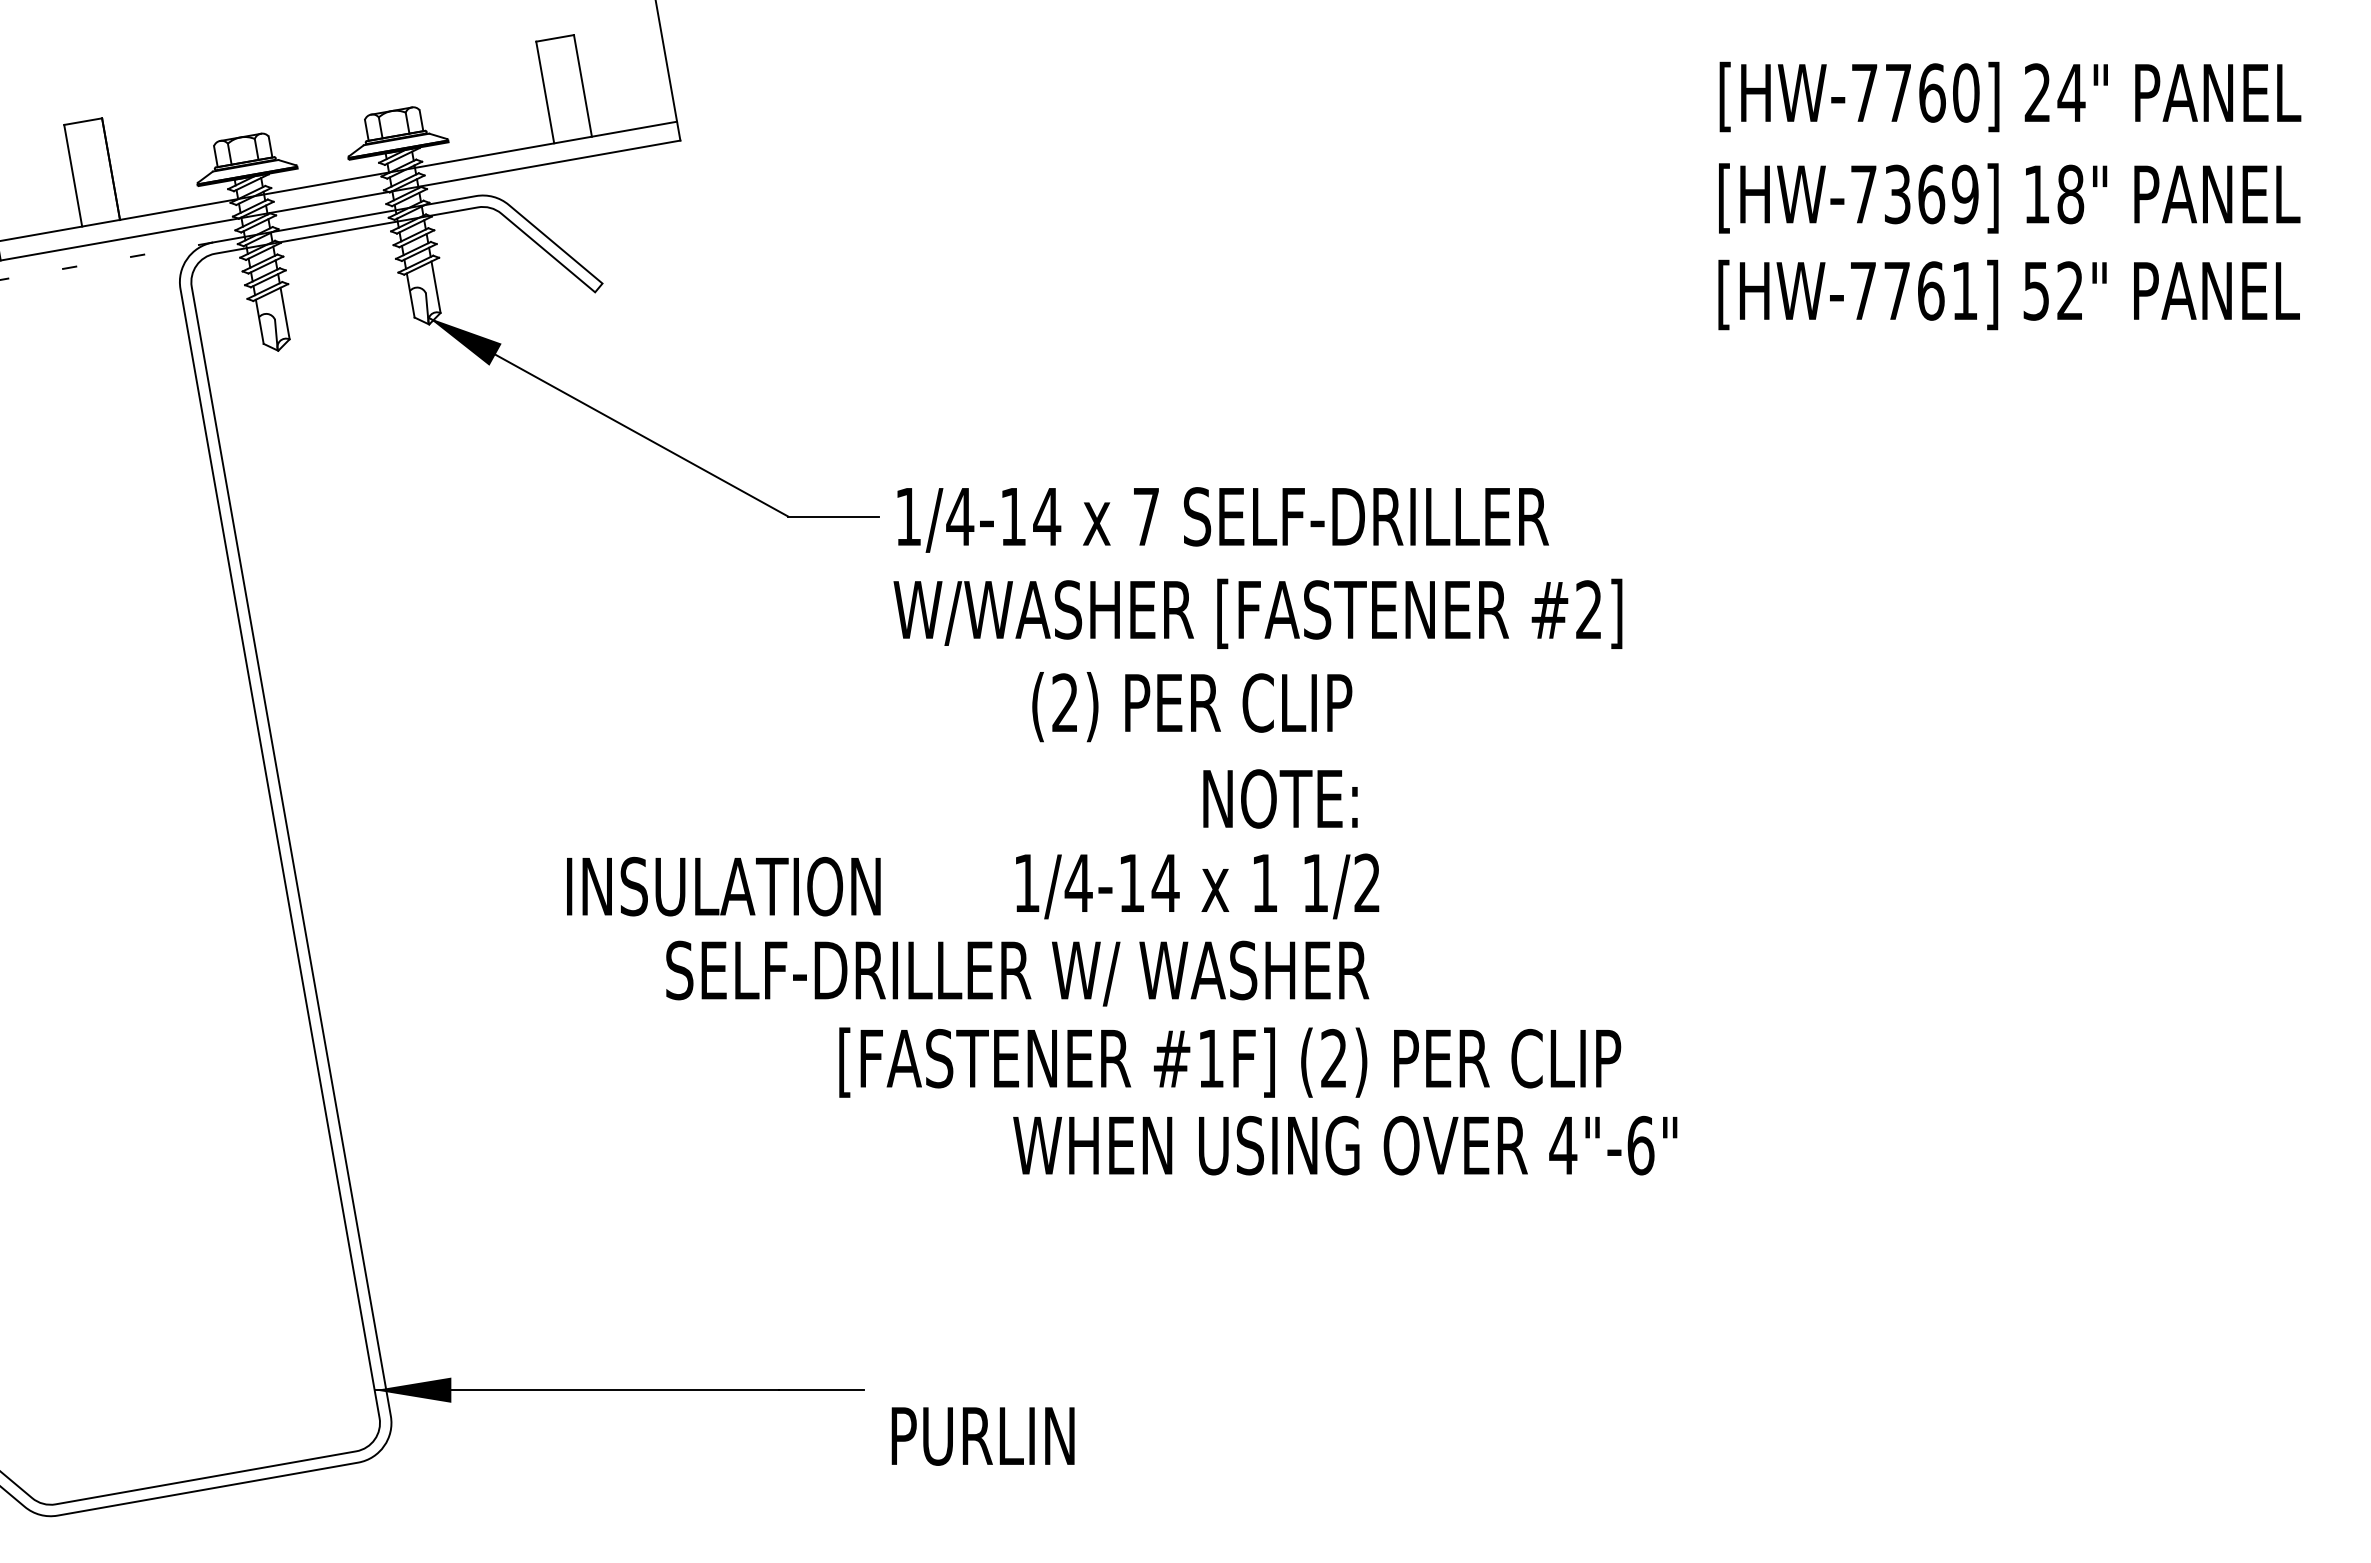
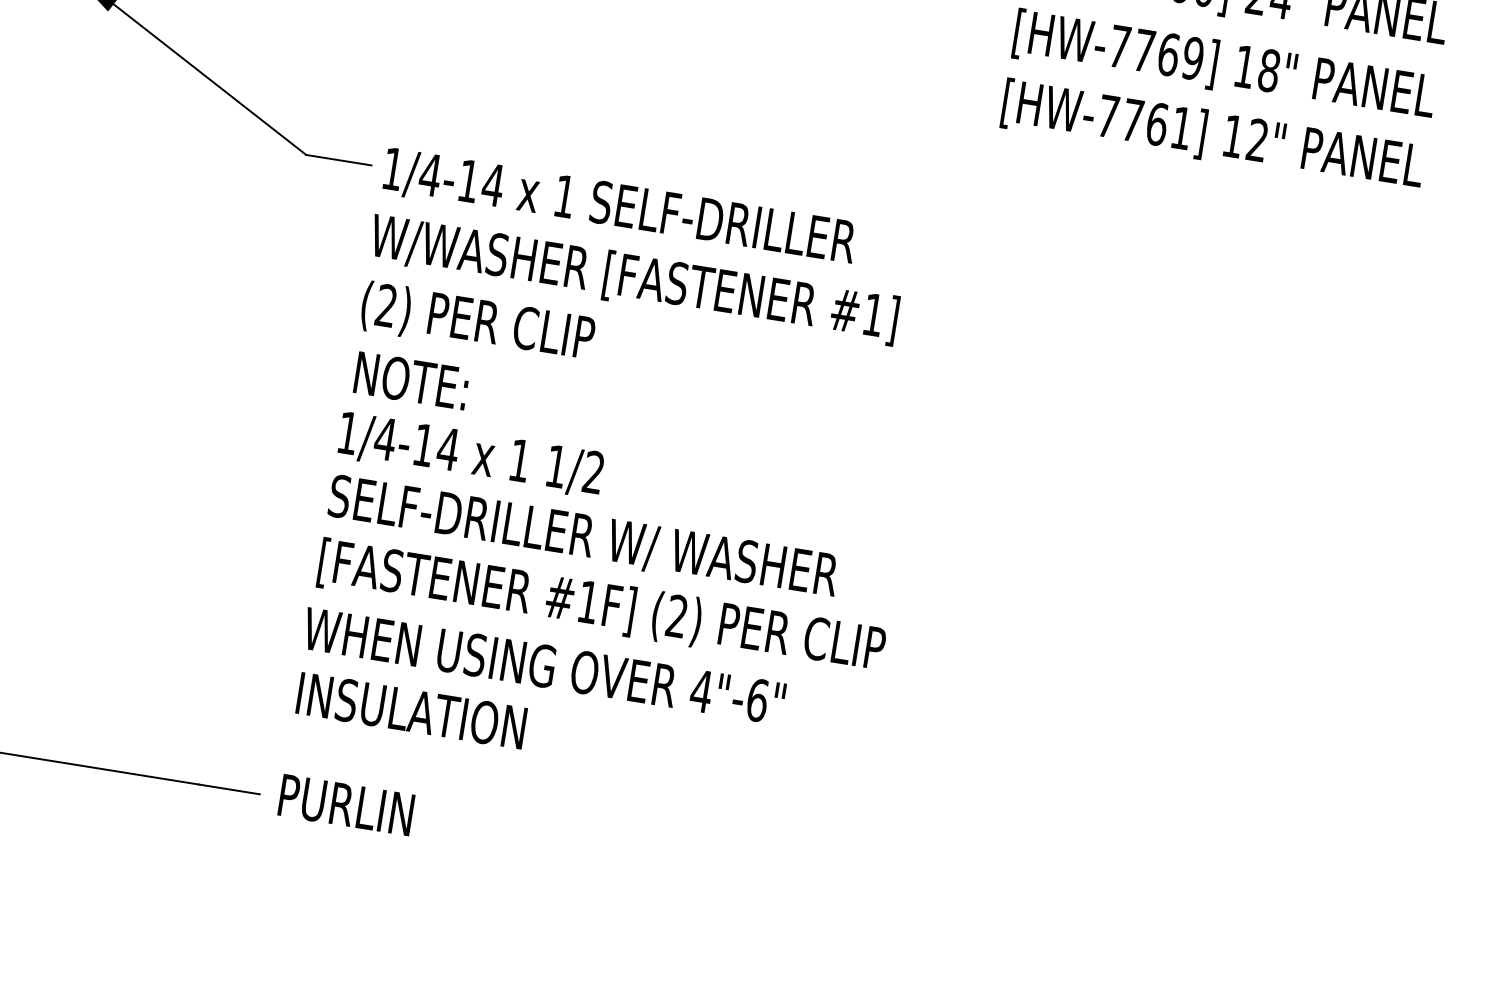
text: (1897, 194) -> (1144, 50), [HW-7369] -> [HW-7769]
text: (2035, 291) -> (1232, 136), 52" -> 12"
text: (1146, 516) -> (564, 196), 7 -> 1
text: (1588, 609) -> (873, 314), #2] -> #1]
text: (1192, 707) -> (477, 323), moved
text: (1280, 798) -> (411, 380), moved
text: (723, 886) -> (411, 710), moved
text: (1197, 886) -> (470, 455), moved
text: (1017, 973) -> (583, 537), moved
text: (1230, 1062) -> (601, 607), moved
text: (1345, 1145) -> (544, 666), moved
text: (982, 1436) -> (345, 805), moved

